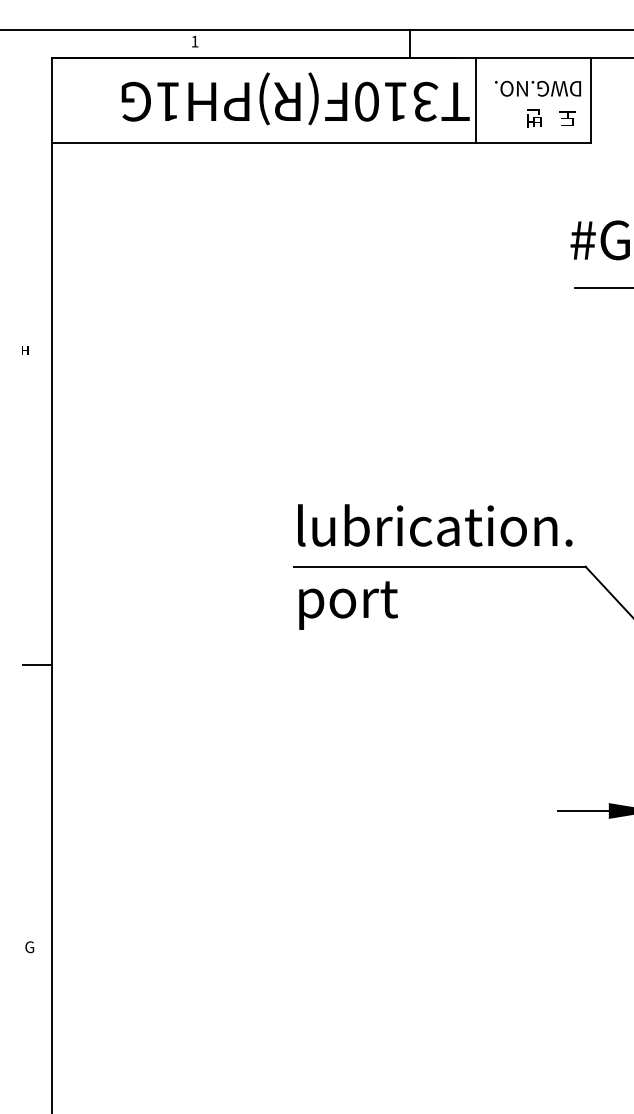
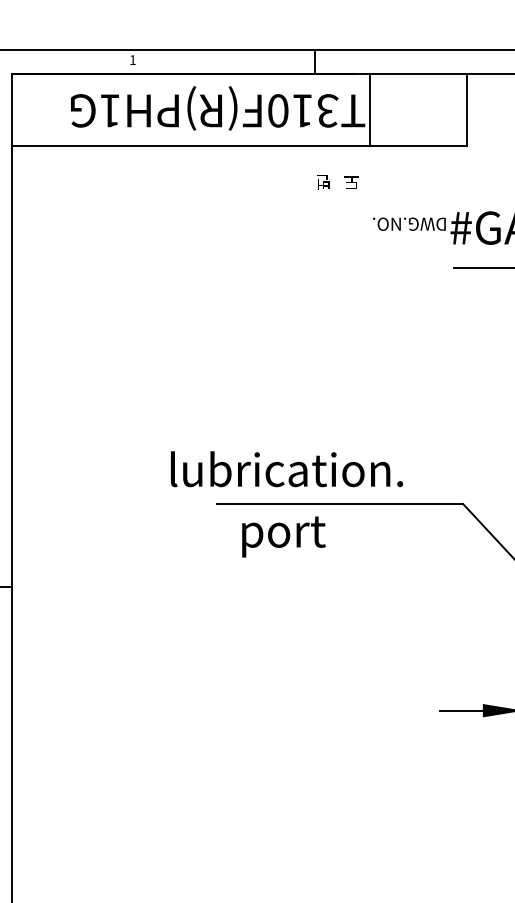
text: (537, 88) -> (408, 223), moved
text: (551, 118) -> (337, 182), moved
text: (435, 525) -> (287, 469), moved
text: (348, 605) -> (283, 536), moved

